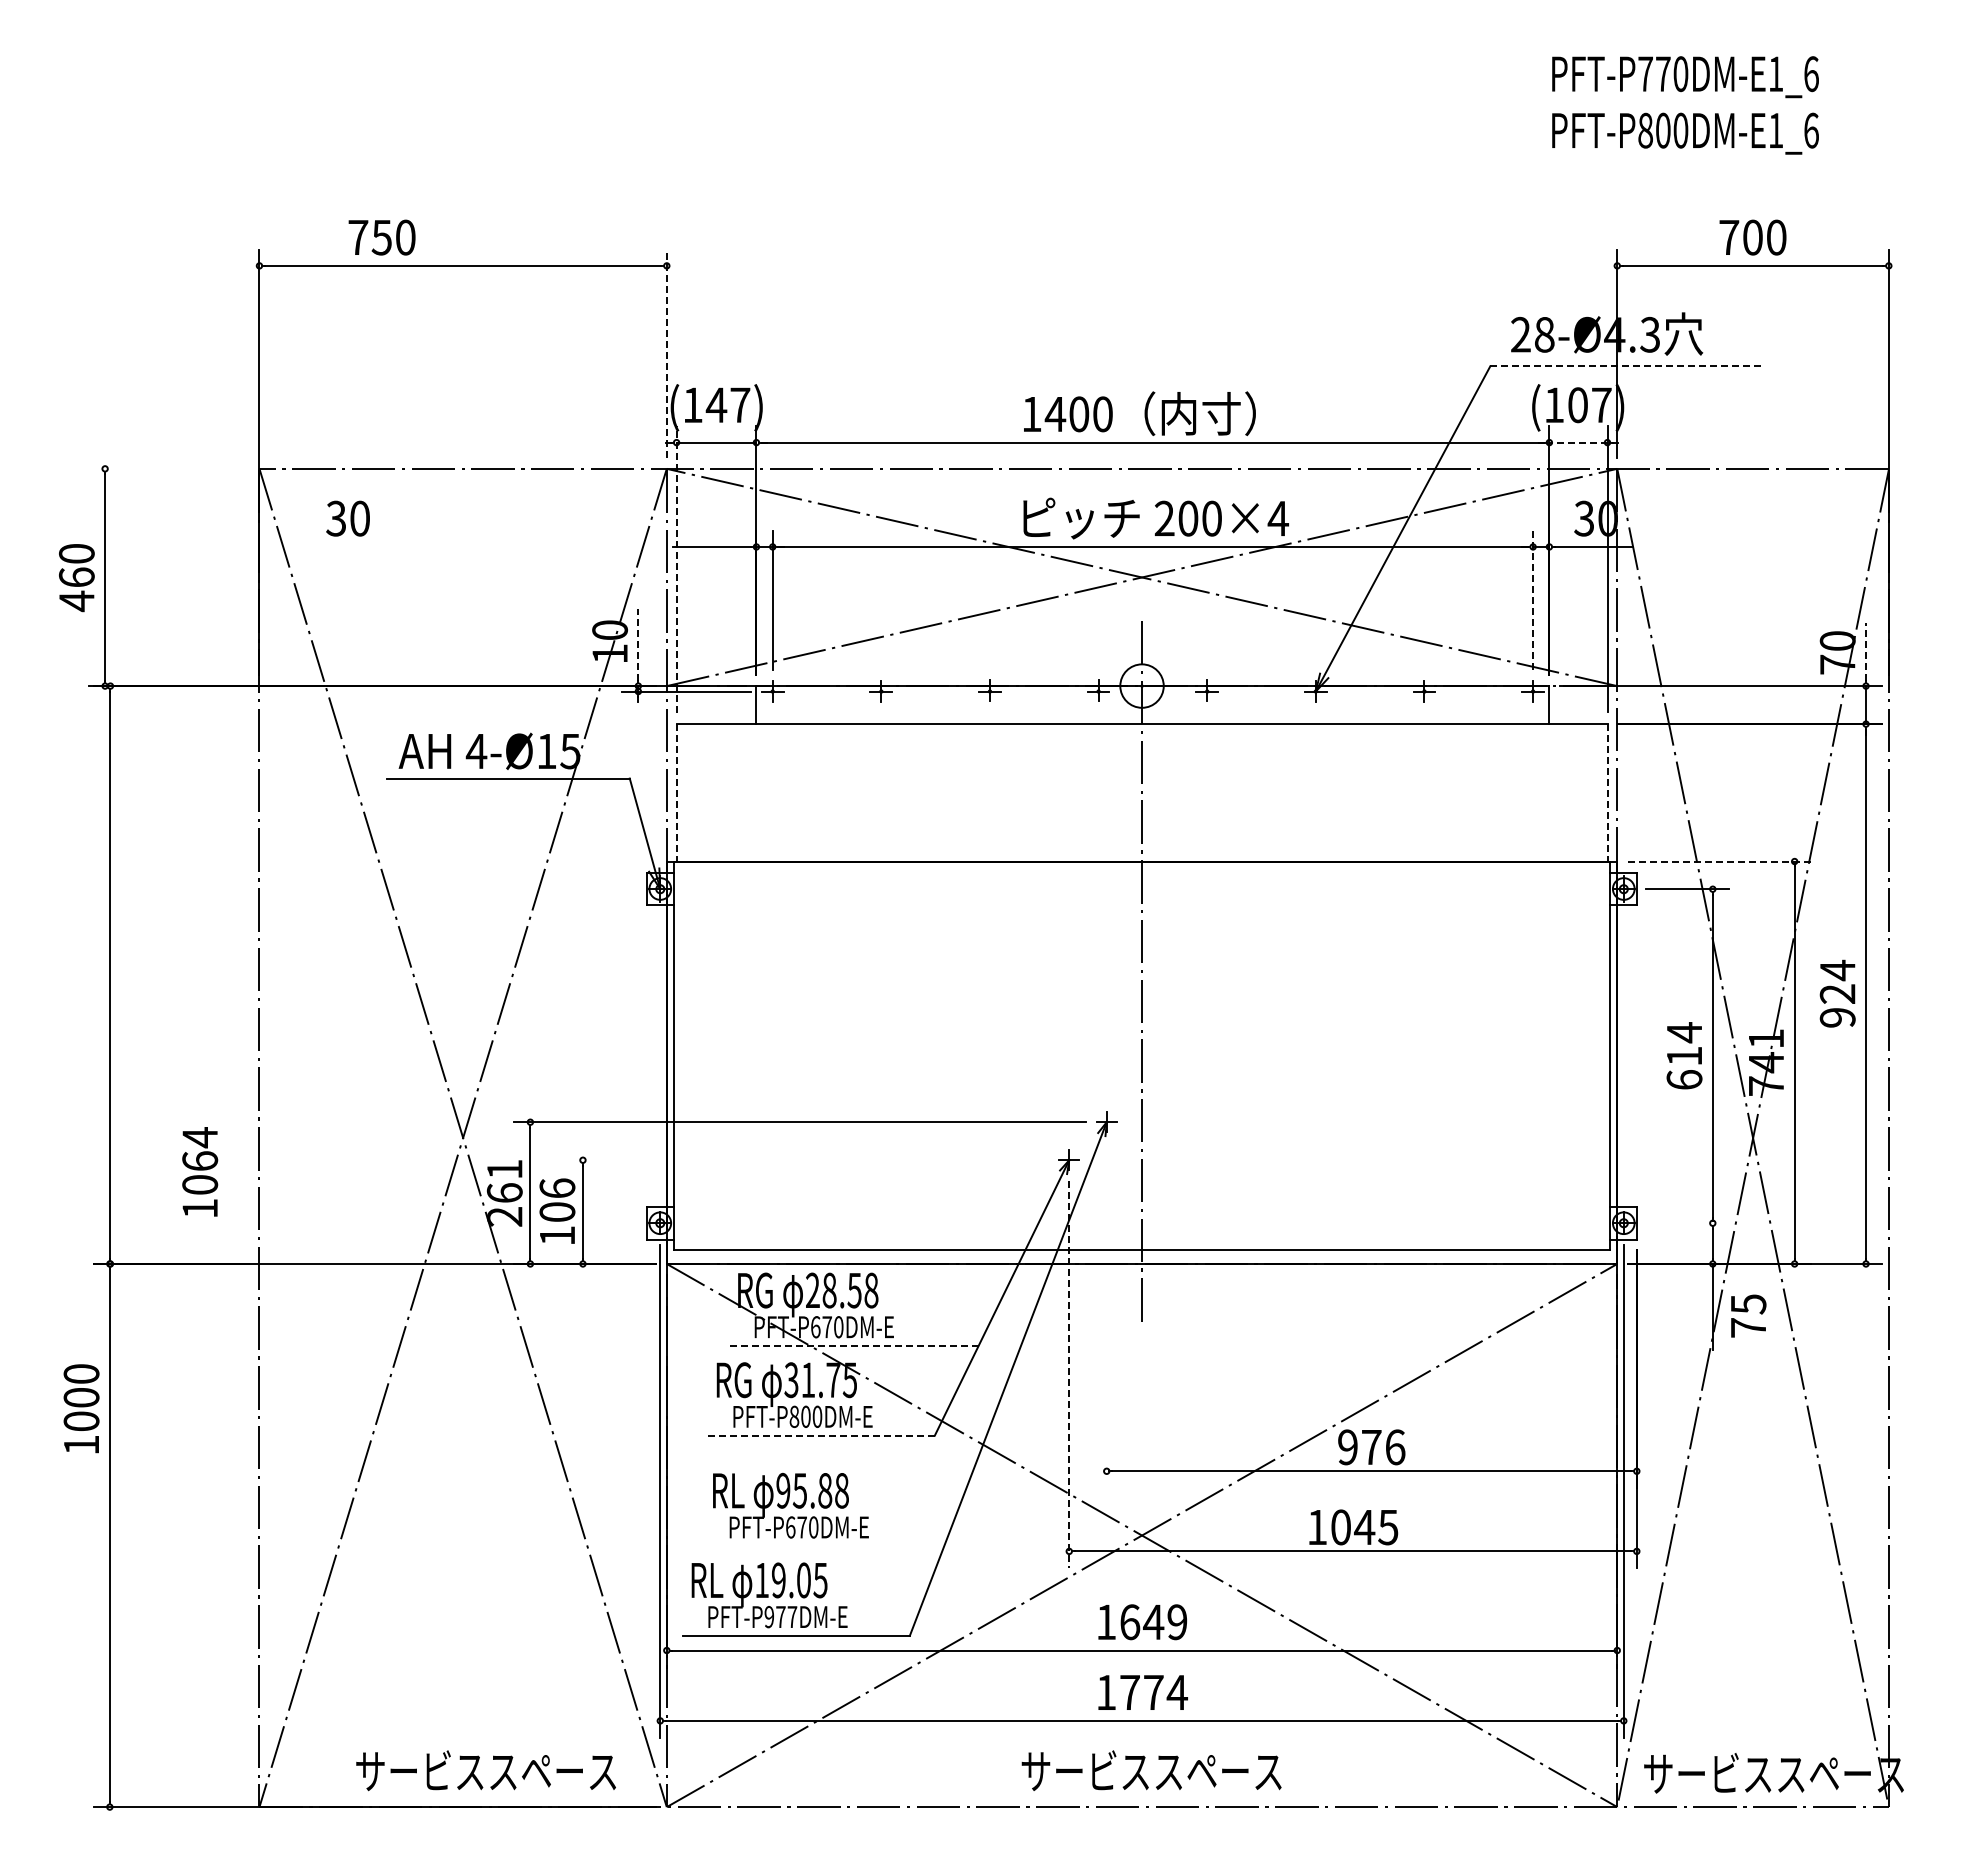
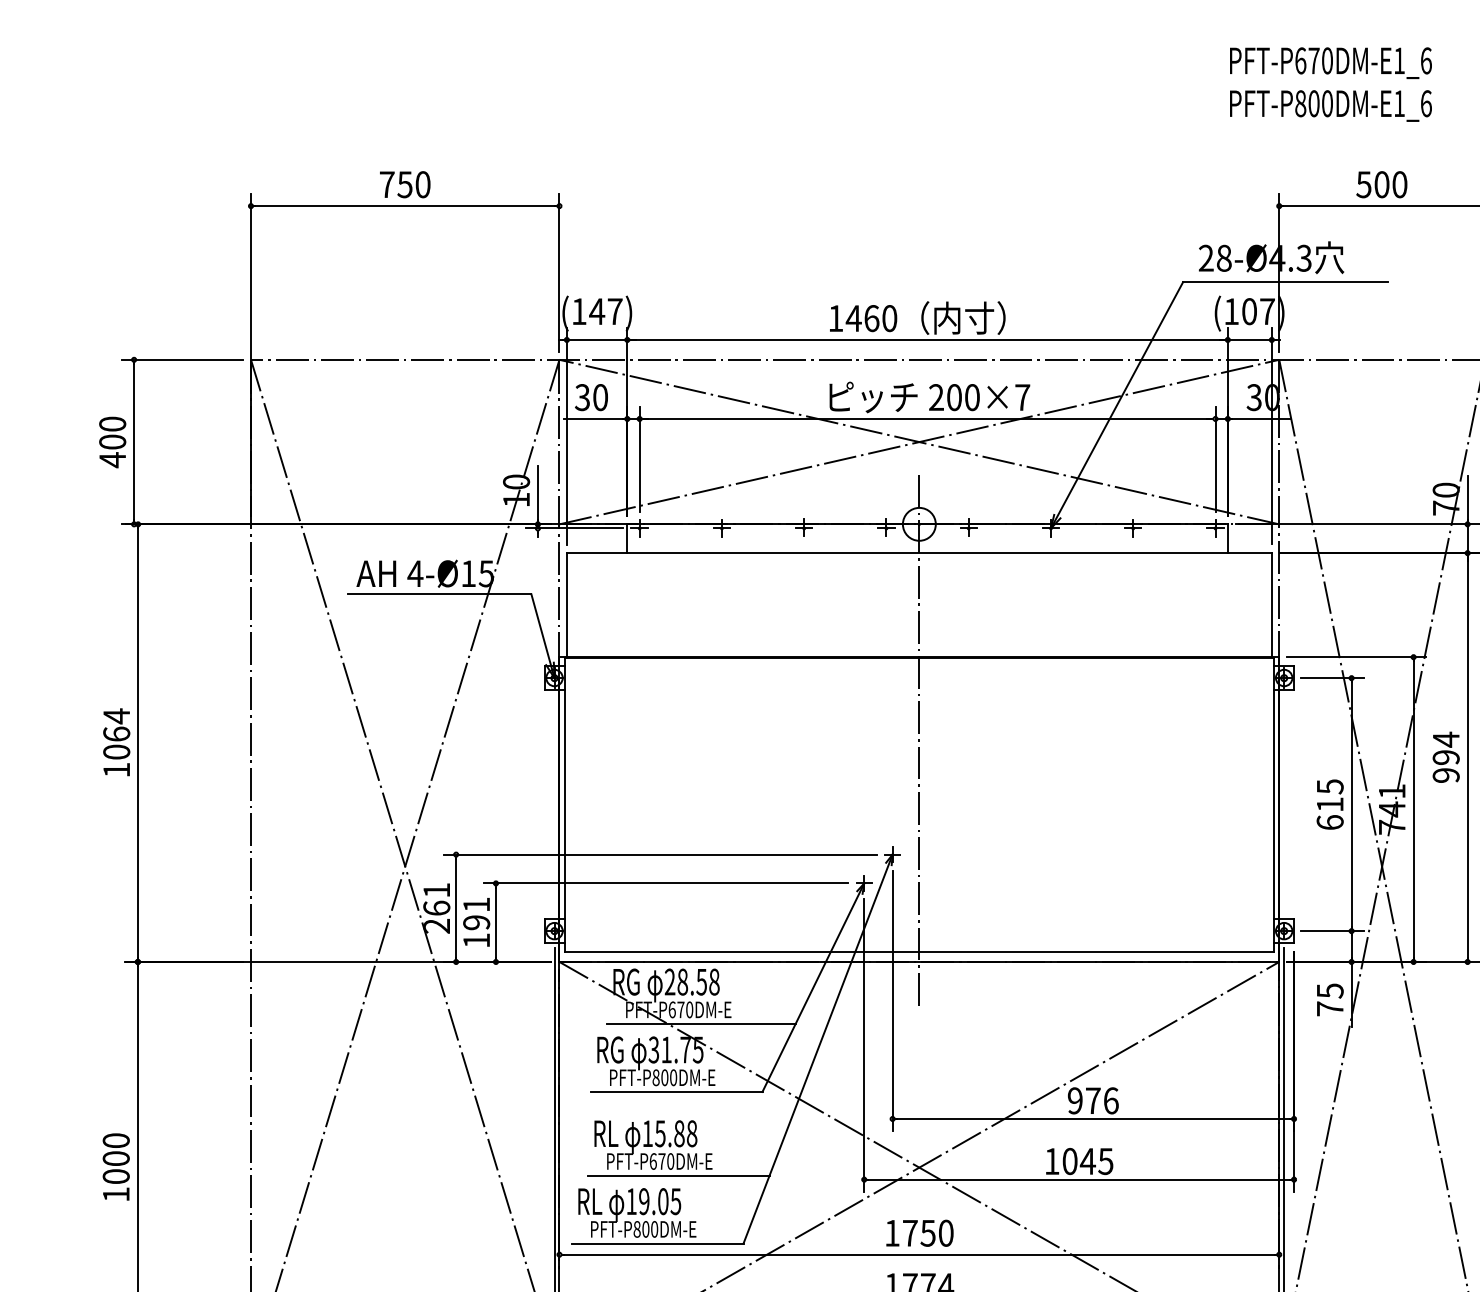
text: (1645, 74) -> (1300, 61), PFT-P770DM-E1_6 -> PFT-P670DM-E1_6
text: (381, 237) -> (404, 184), moved
text: (1729, 237) -> (1364, 184), 700 -> 500
line: (666, 353) -> (559, 272), dashed -> solid
line: (1625, 366) -> (1285, 282), dashed -> solid
text: (1079, 414) -> (872, 318), 1400 -> 1460
line: (1577, 442) -> (1249, 339), dashed -> solid
line: (168, 468) -> (182, 359), added
text: (347, 518) -> (591, 397), moved
text: (1278, 518) -> (1022, 397), 200×4 -> 200×7
line: (676, 569) -> (566, 436), dashed -> solid
text: (76, 577) -> (112, 442), 460 -> 400
line: (1533, 600) -> (1215, 459), dashed -> solid
line: (638, 644) -> (538, 492), dashed -> solid
line: (1866, 651) -> (1468, 498), dashed -> solid
line: (676, 792) -> (566, 604), dashed -> solid
line: (1607, 792) -> (1271, 604), dashed -> solid
line: (1720, 861) -> (1357, 657), dashed -> solid
text: (1837, 993) -> (1446, 757), 924 -> 994
text: (1684, 1032) -> (1330, 786), 614 -> 615
line: (807, 1160) -> (666, 883), added
text: (200, 1171) -> (116, 742), moved
text: (557, 1199) -> (476, 913), 106 -> 191
line: (1687, 1223) -> (1332, 931), added
line: (1106, 1315) -> (892, 1000), added
text: (1748, 1315) -> (1330, 999), moved
line: (853, 1345) -> (700, 1023), dashed -> solid
line: (1069, 1374) -> (864, 1045), dashed -> solid
text: (81, 1408) -> (116, 1166), moved
line: (821, 1435) -> (676, 1091), dashed -> solid
text: (783, 1490) -> (647, 1133), 95.88 -> 15.88
line: (824, 1546) -> (678, 1175), added
text: (780, 1616) -> (645, 1228), PFT-P977DM-E -> PFT-P800DM-E
text: (1153, 1622) -> (928, 1233), 1649 -> 1750

